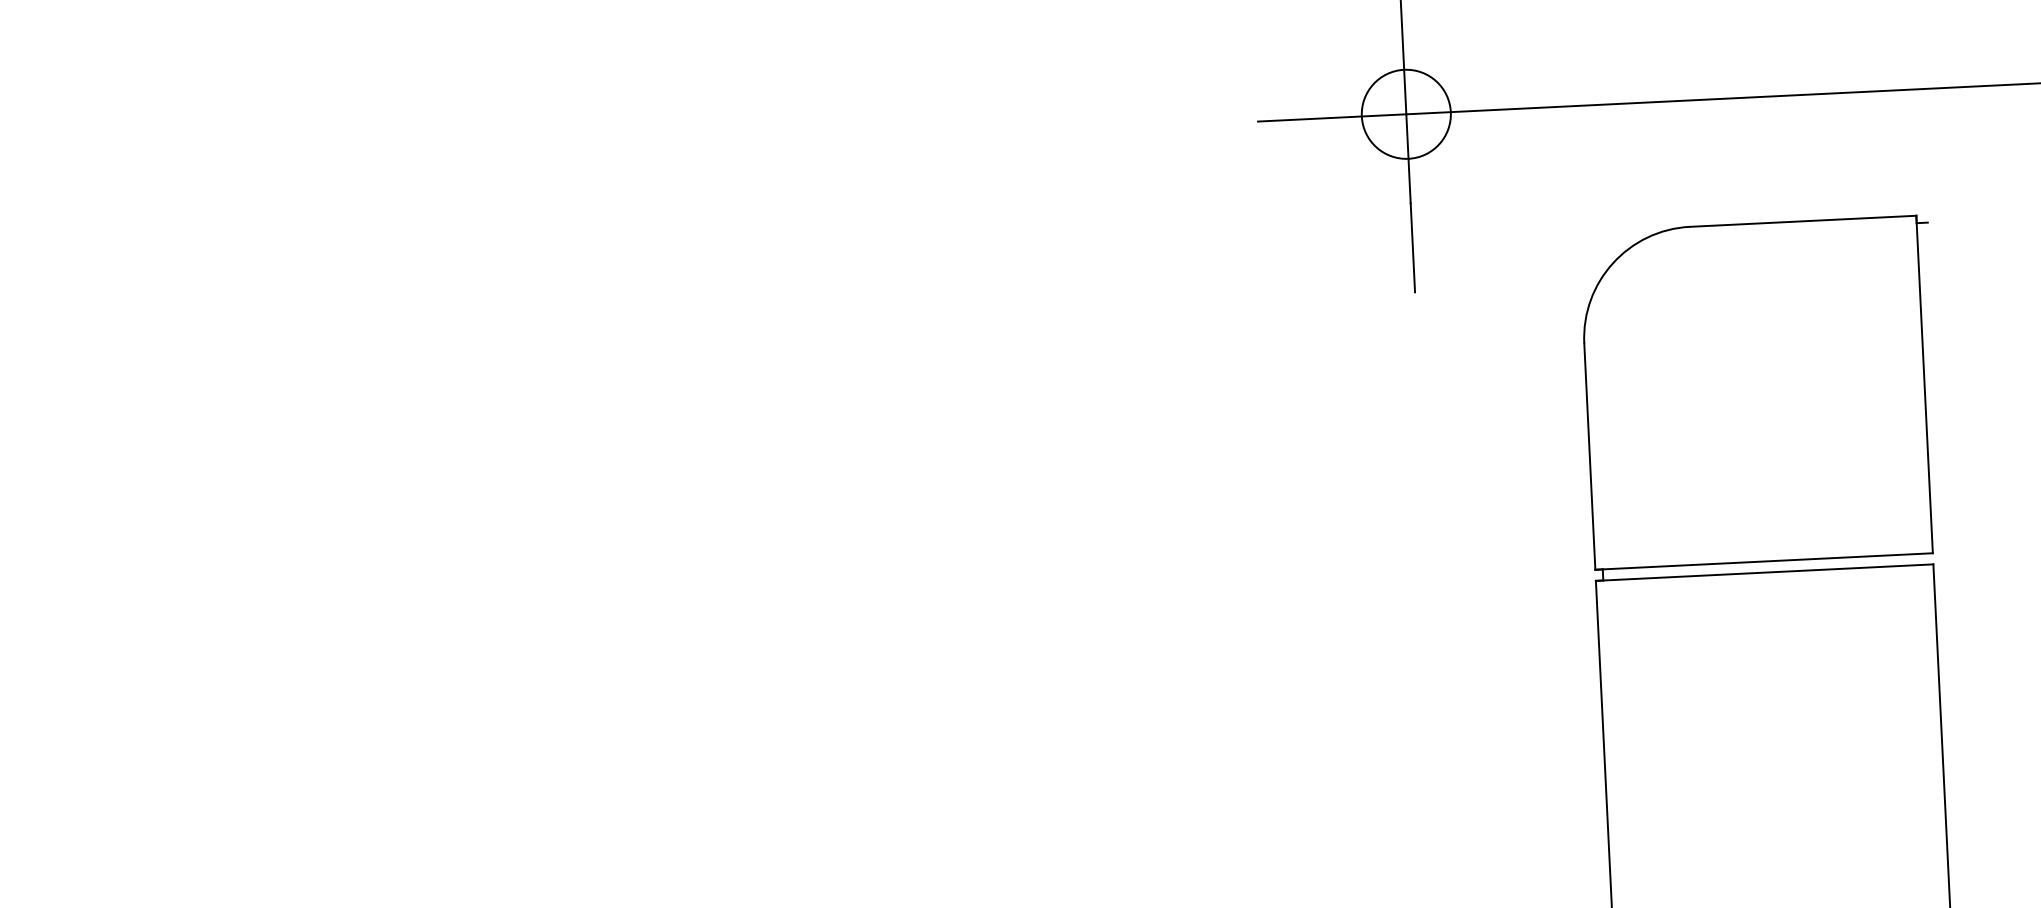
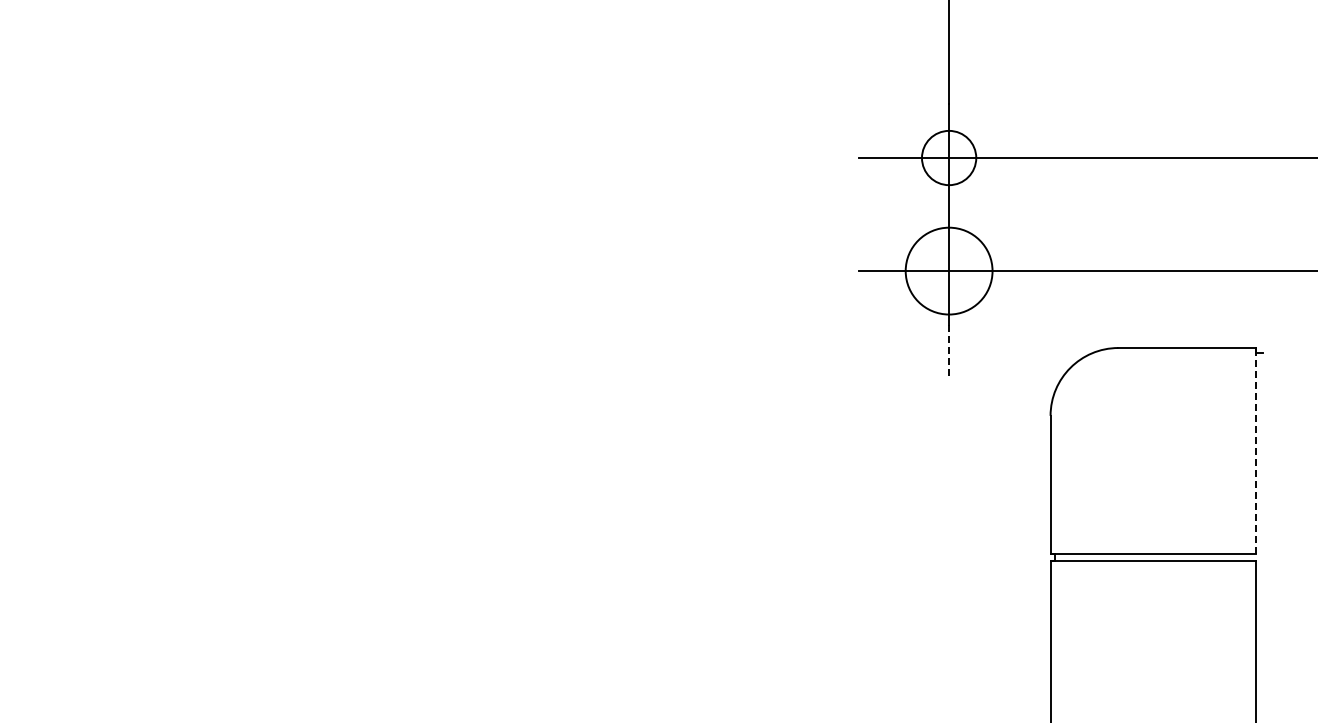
circle: (1405, 113) -> (948, 270), size x1.6
line: (1413, 249) -> (949, 353), solid -> dashed
line: (1924, 383) -> (1256, 450), solid -> dashed

